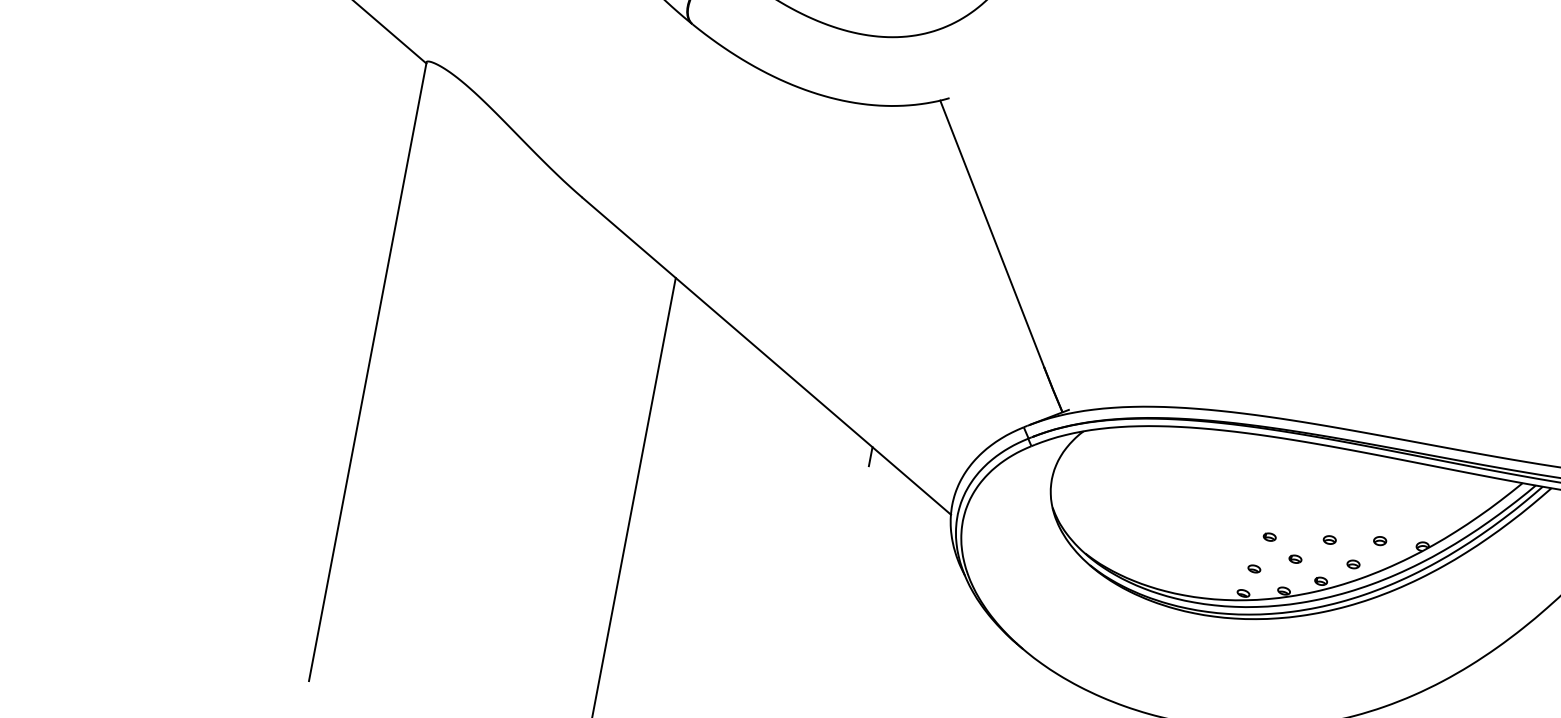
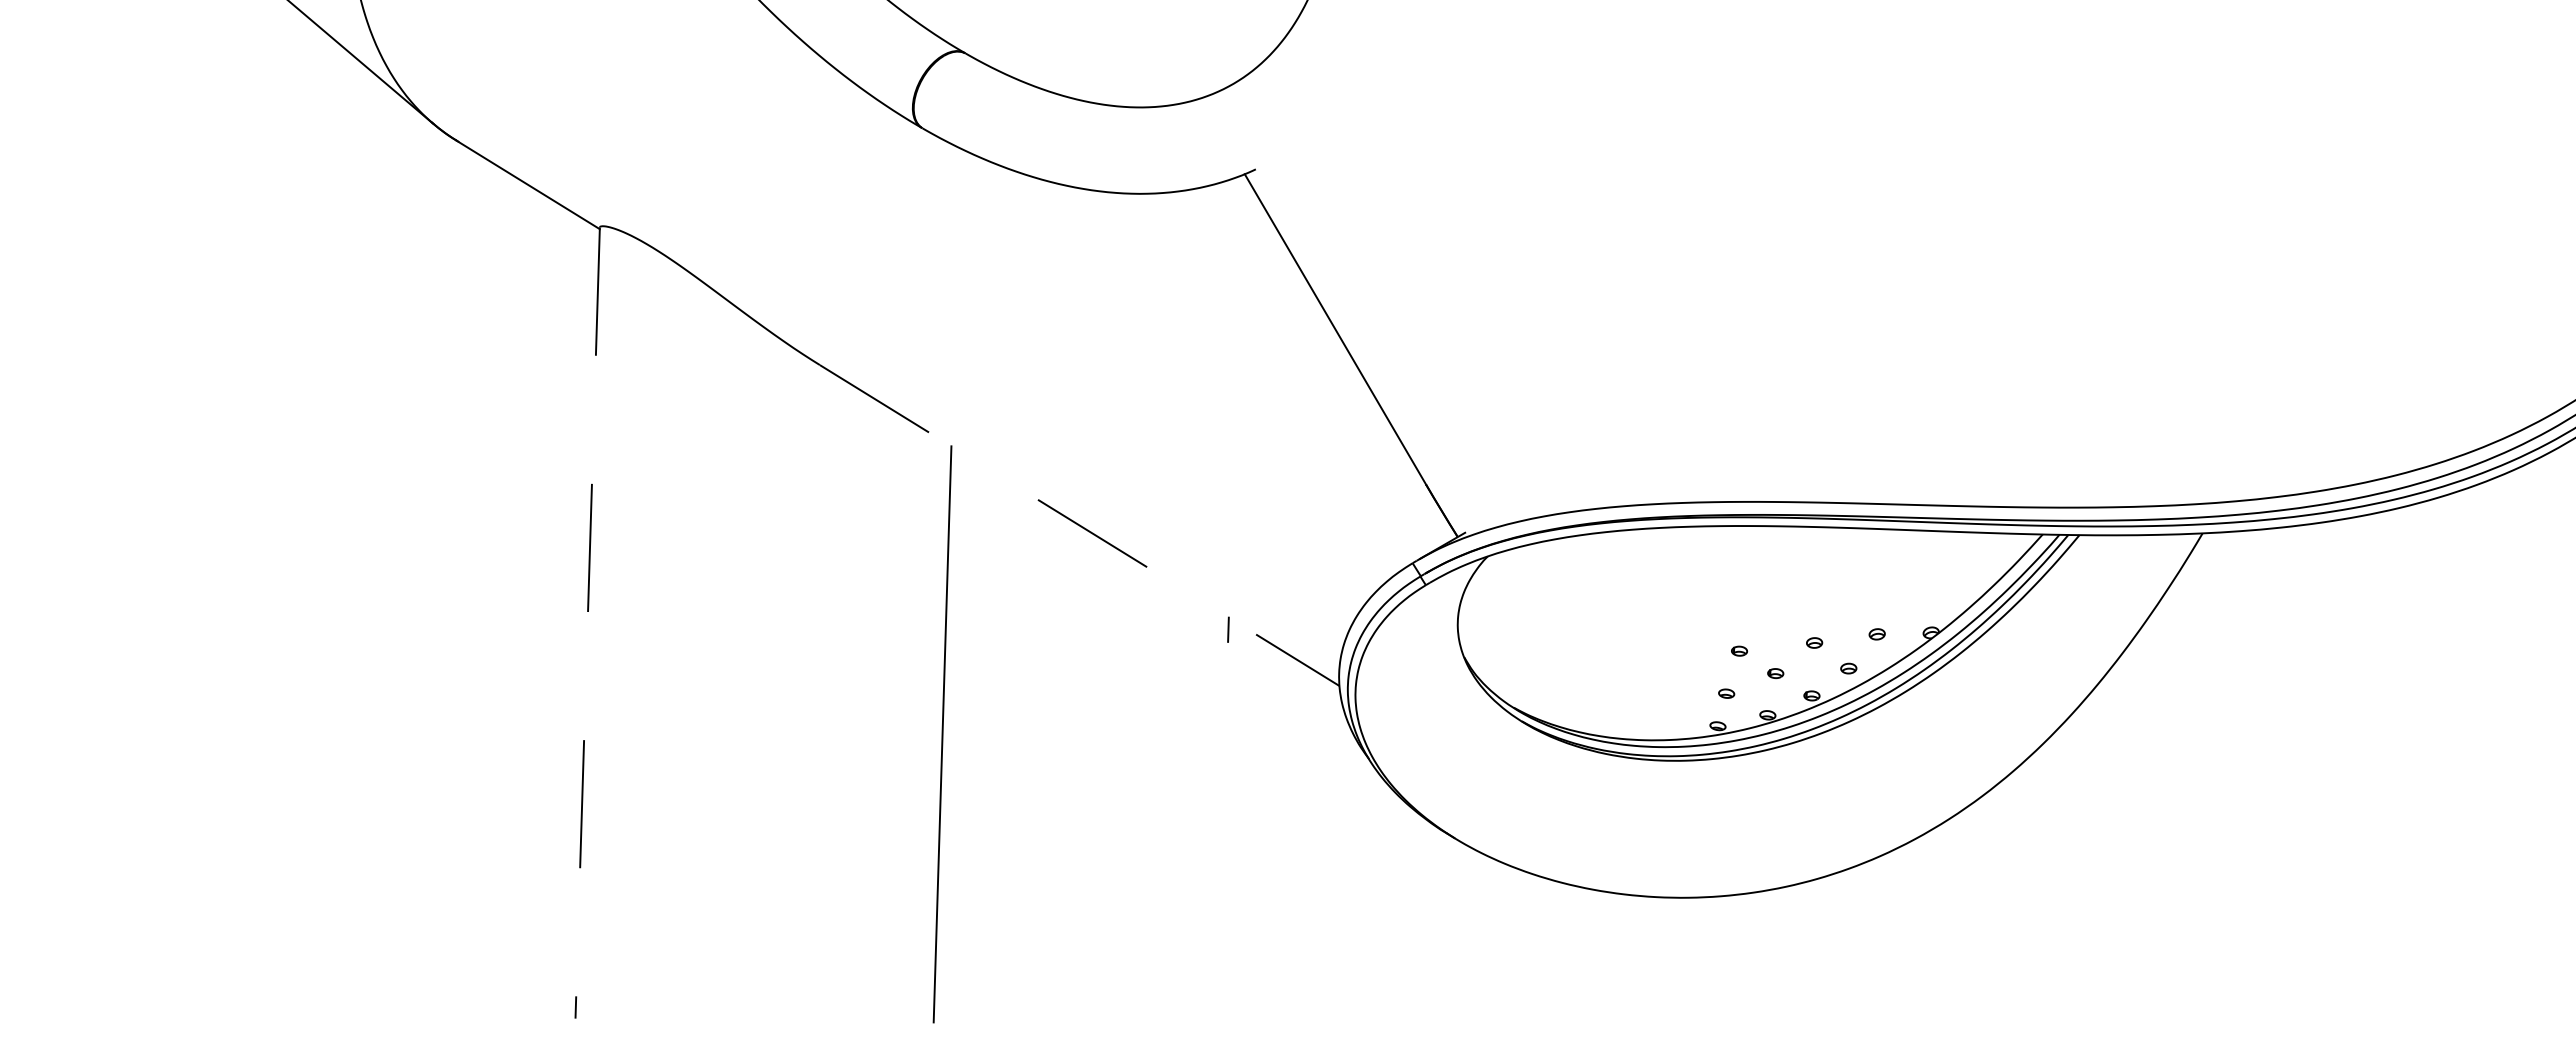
line: (767, 356) -> (1080, 525), solid -> dashed
line: (367, 371) -> (587, 623), solid -> dashed

